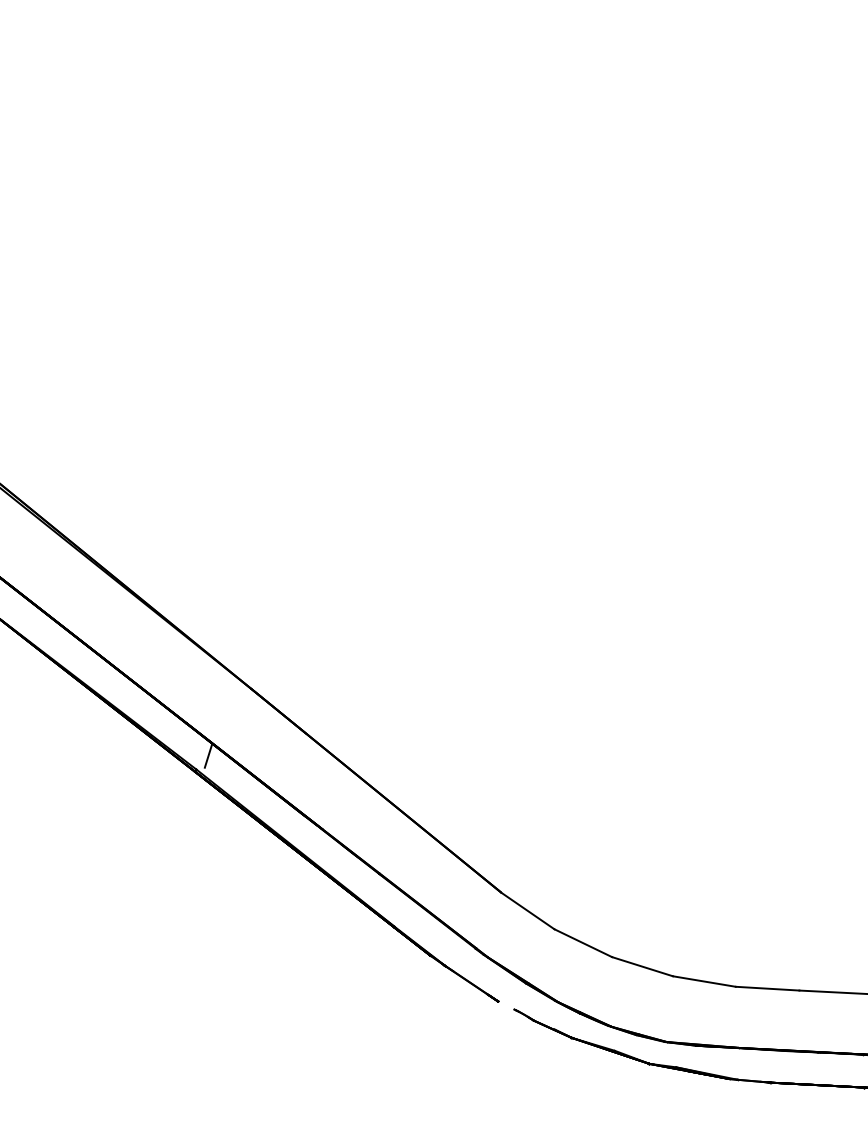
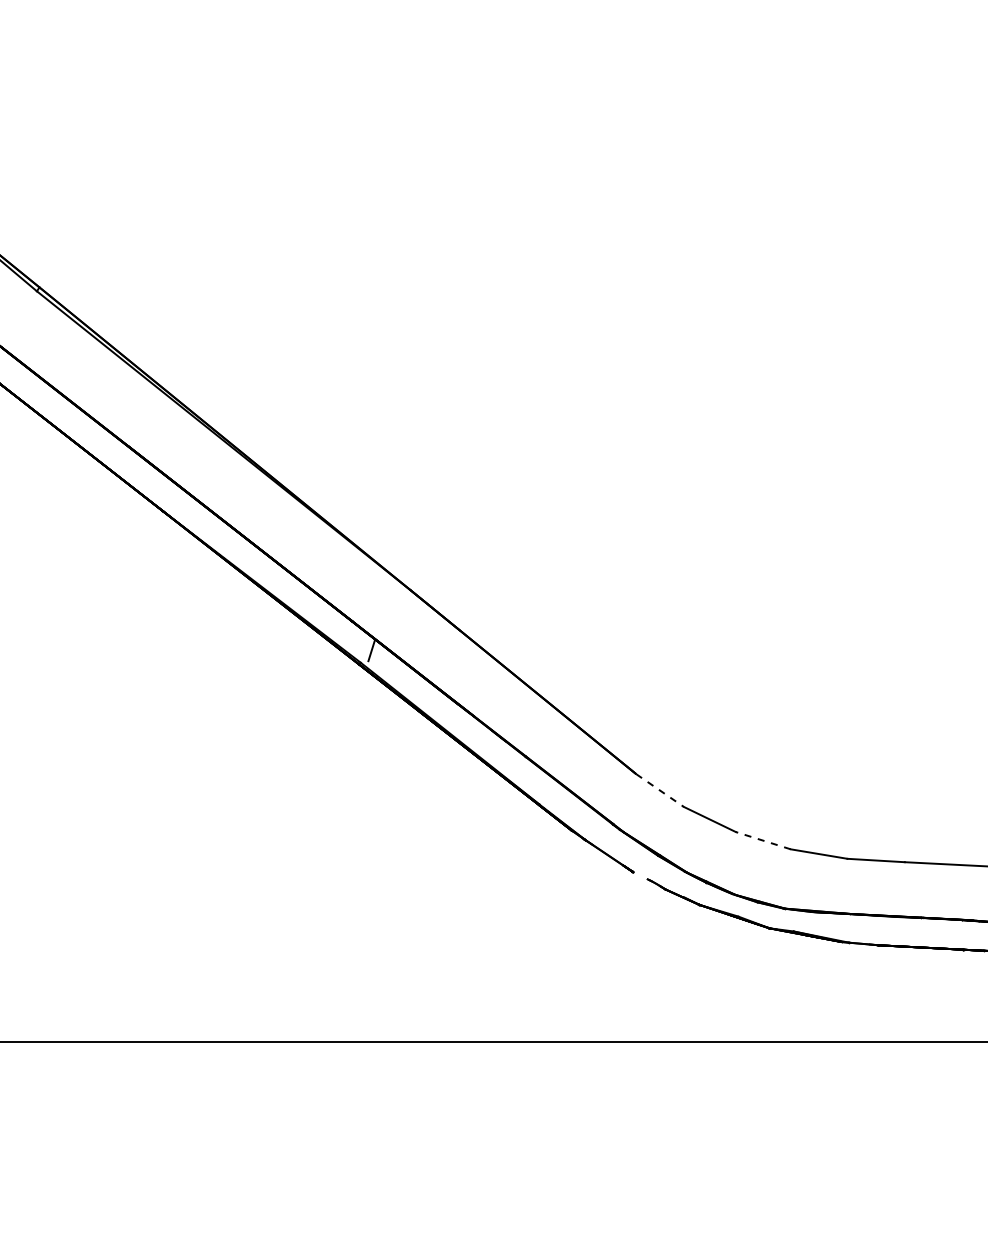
line: (528, 911) -> (660, 790), solid -> dashed
line: (642, 966) -> (763, 840), solid -> dashed

